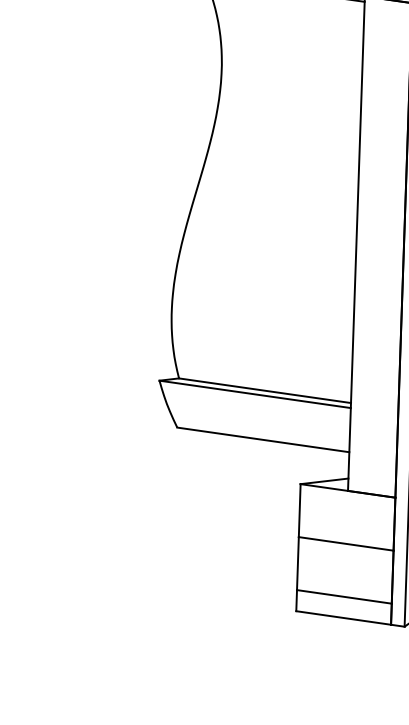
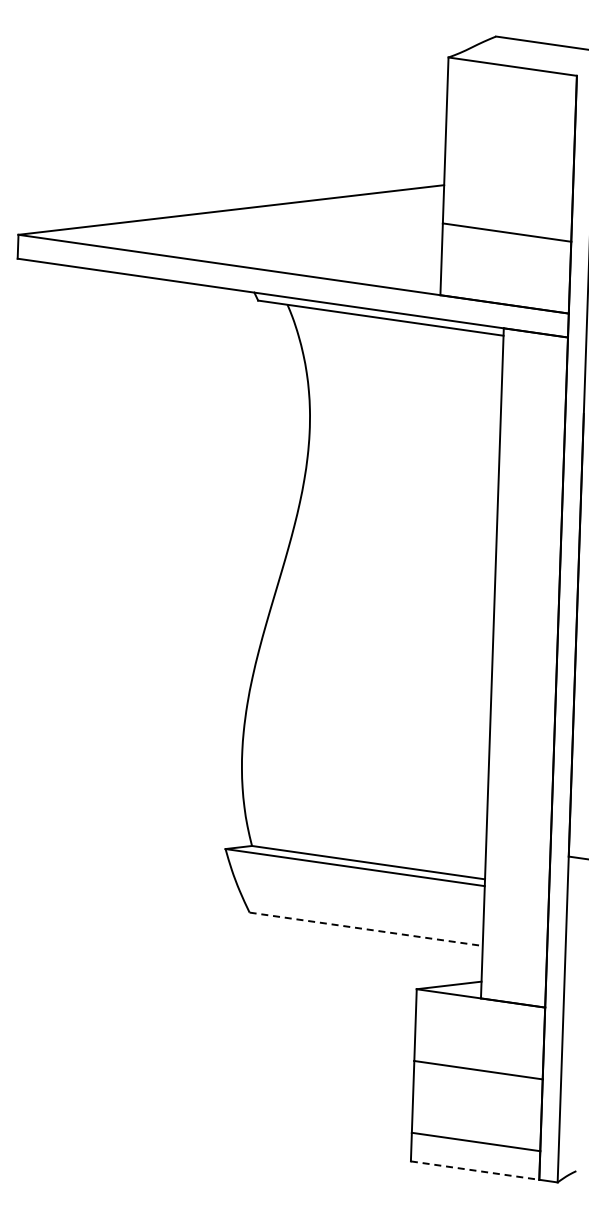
line: (263, 440) -> (366, 929), solid -> dashed
line: (343, 617) -> (475, 1170), solid -> dashed

